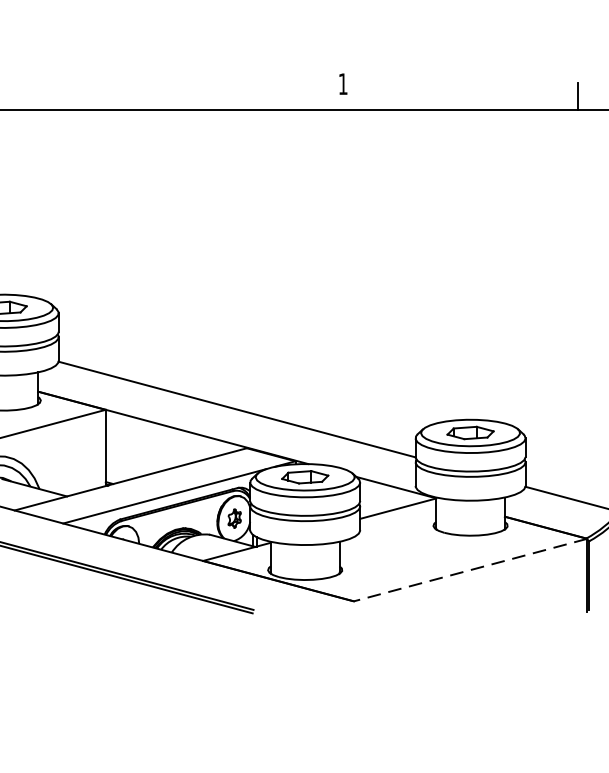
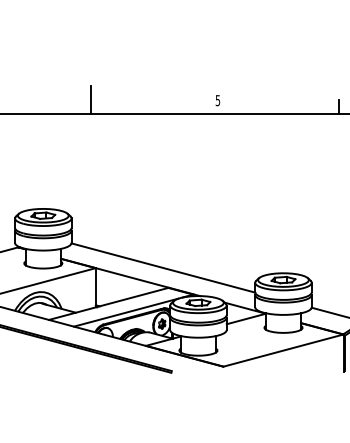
line: (97, 81) -> (91, 99), added
text: (342, 83) -> (217, 100), 1 -> 5
line: (470, 569) -> (283, 350), dashed -> solid

